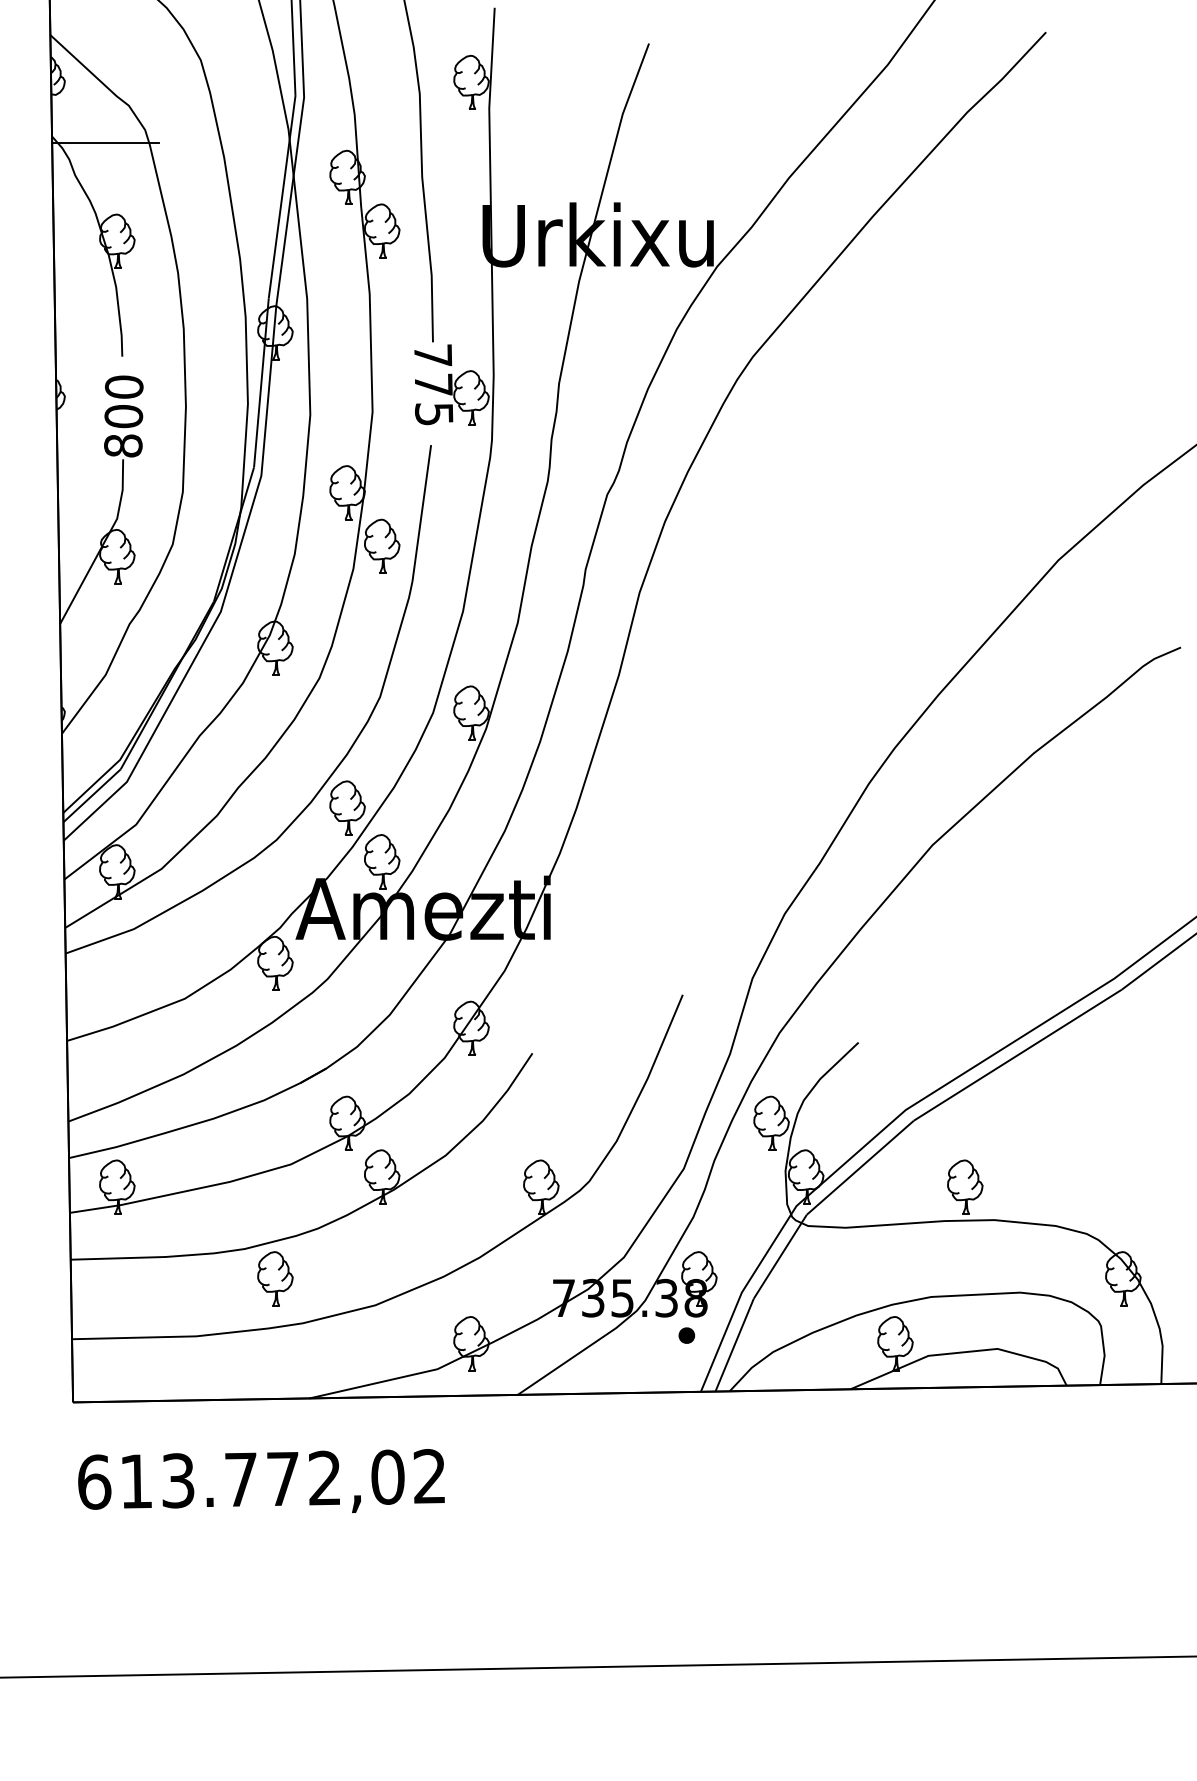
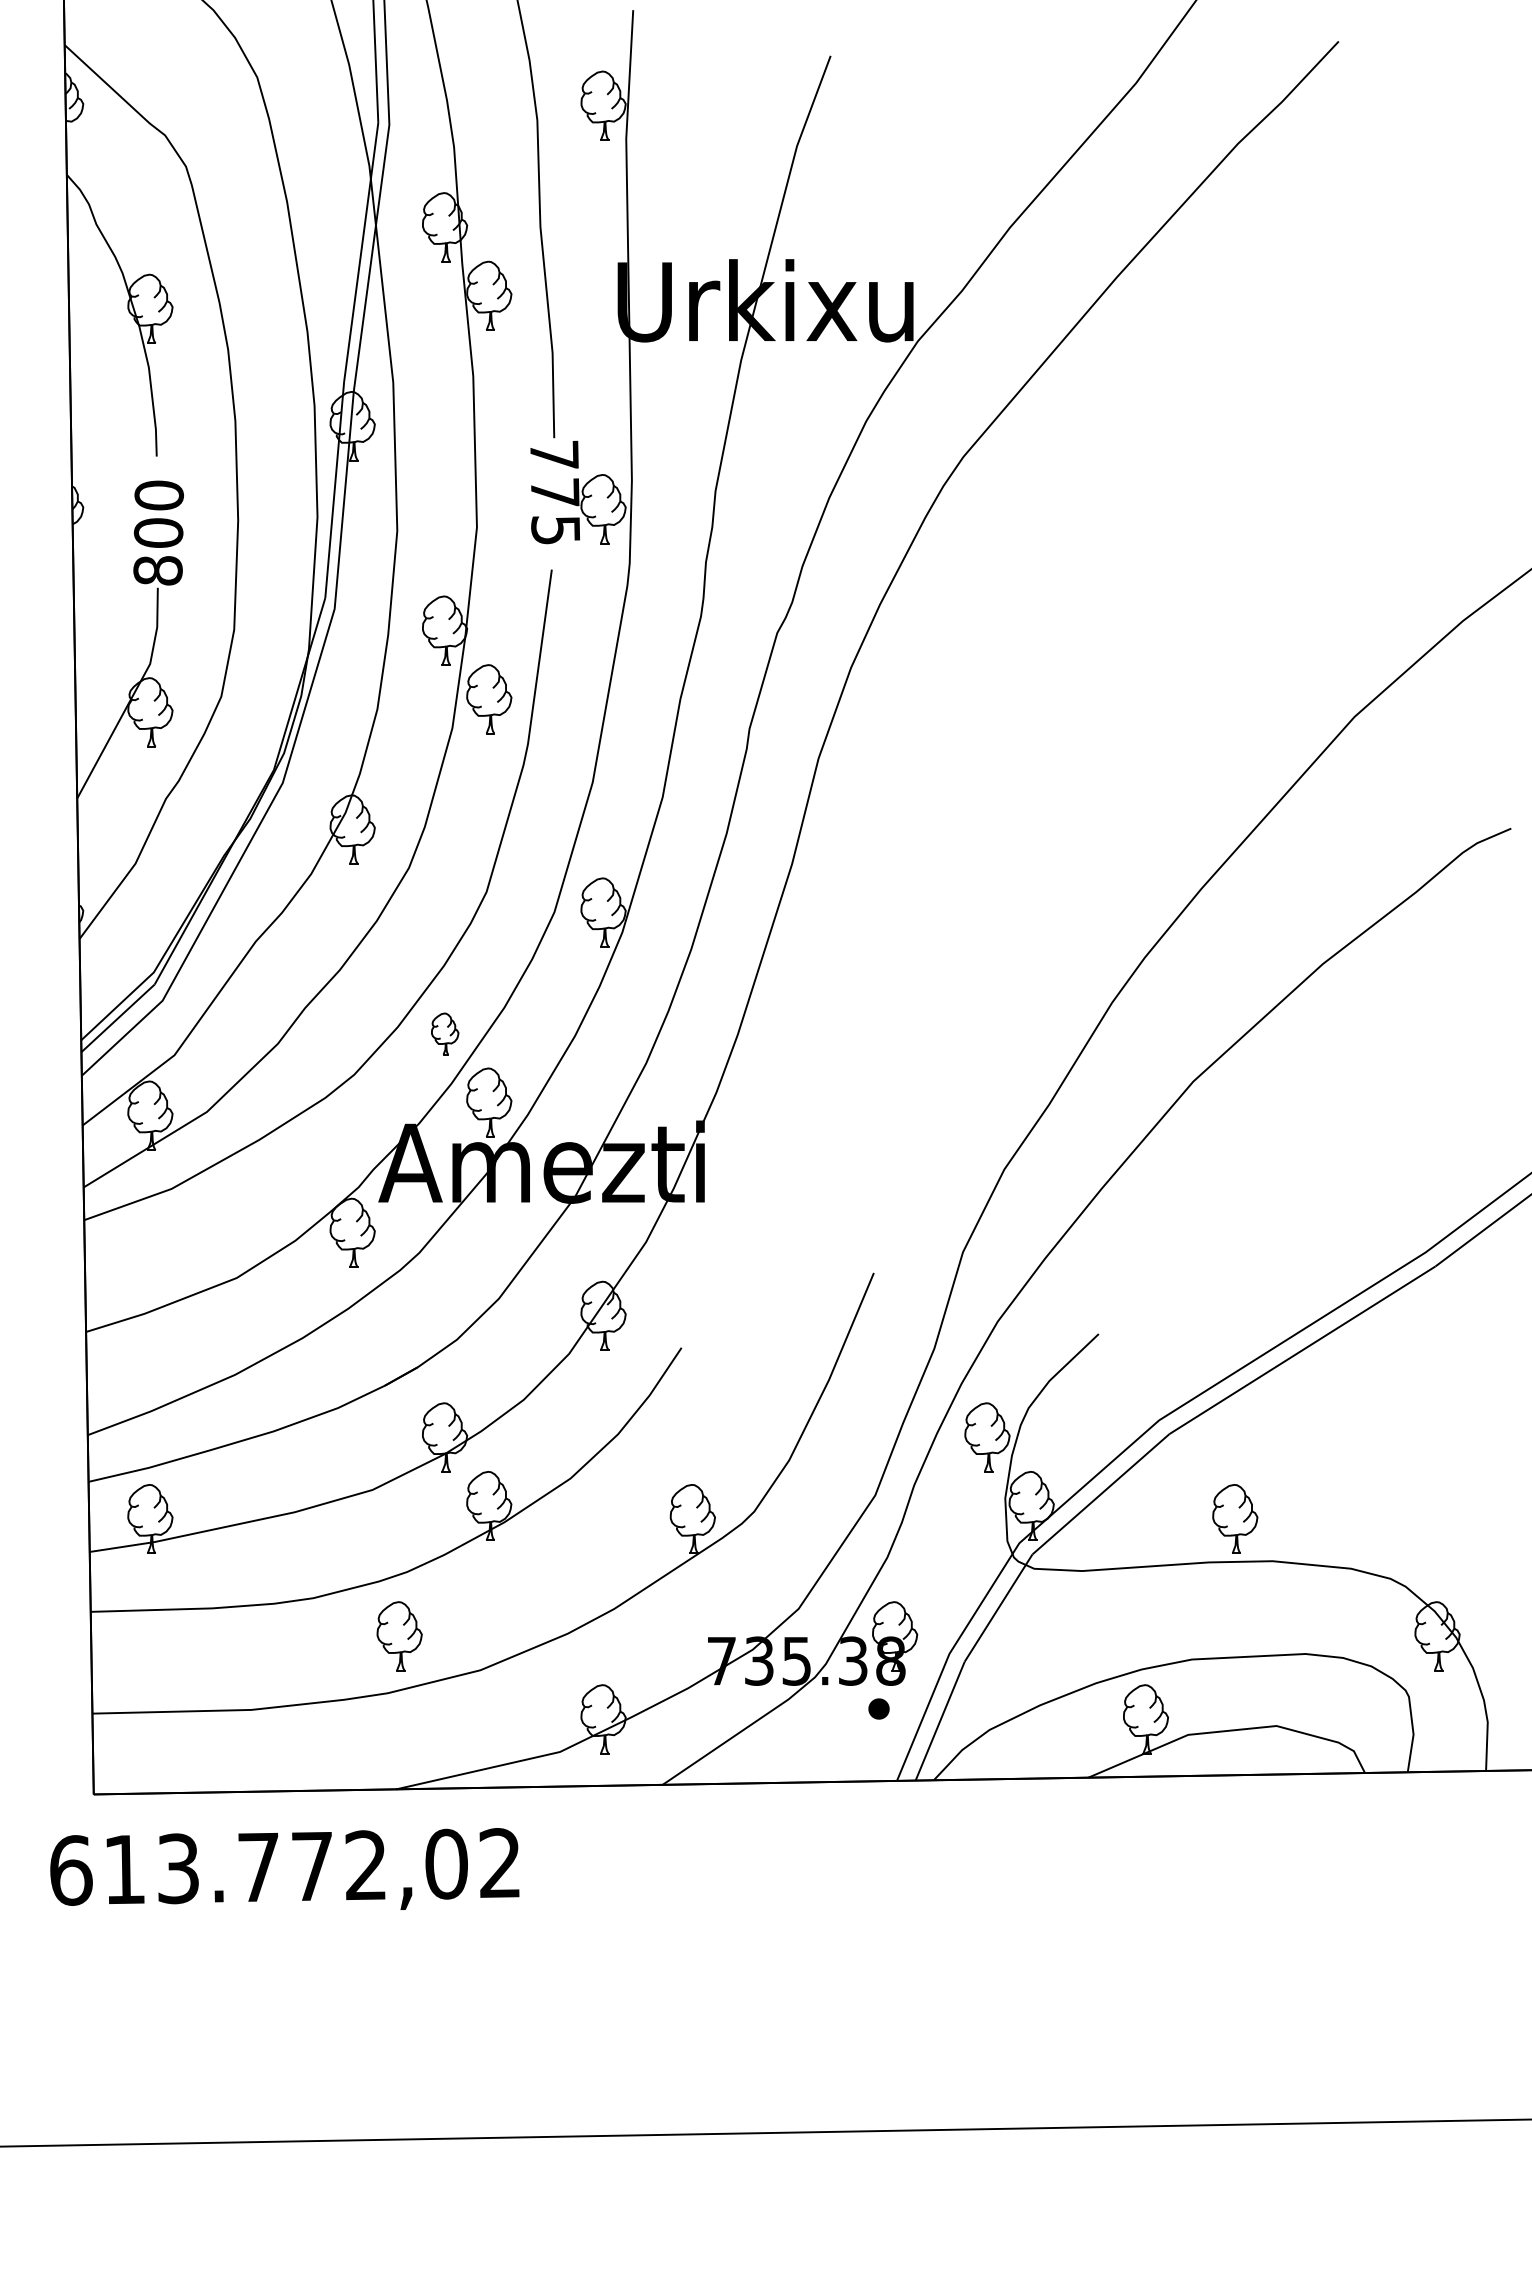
line: (105, 142) -> (135, 182), removed
part: (347, 807) -> (445, 1033), size x0.6
part: (275, 1278) -> (399, 1636), moved
text: (261, 1480) -> (284, 1868), moved

